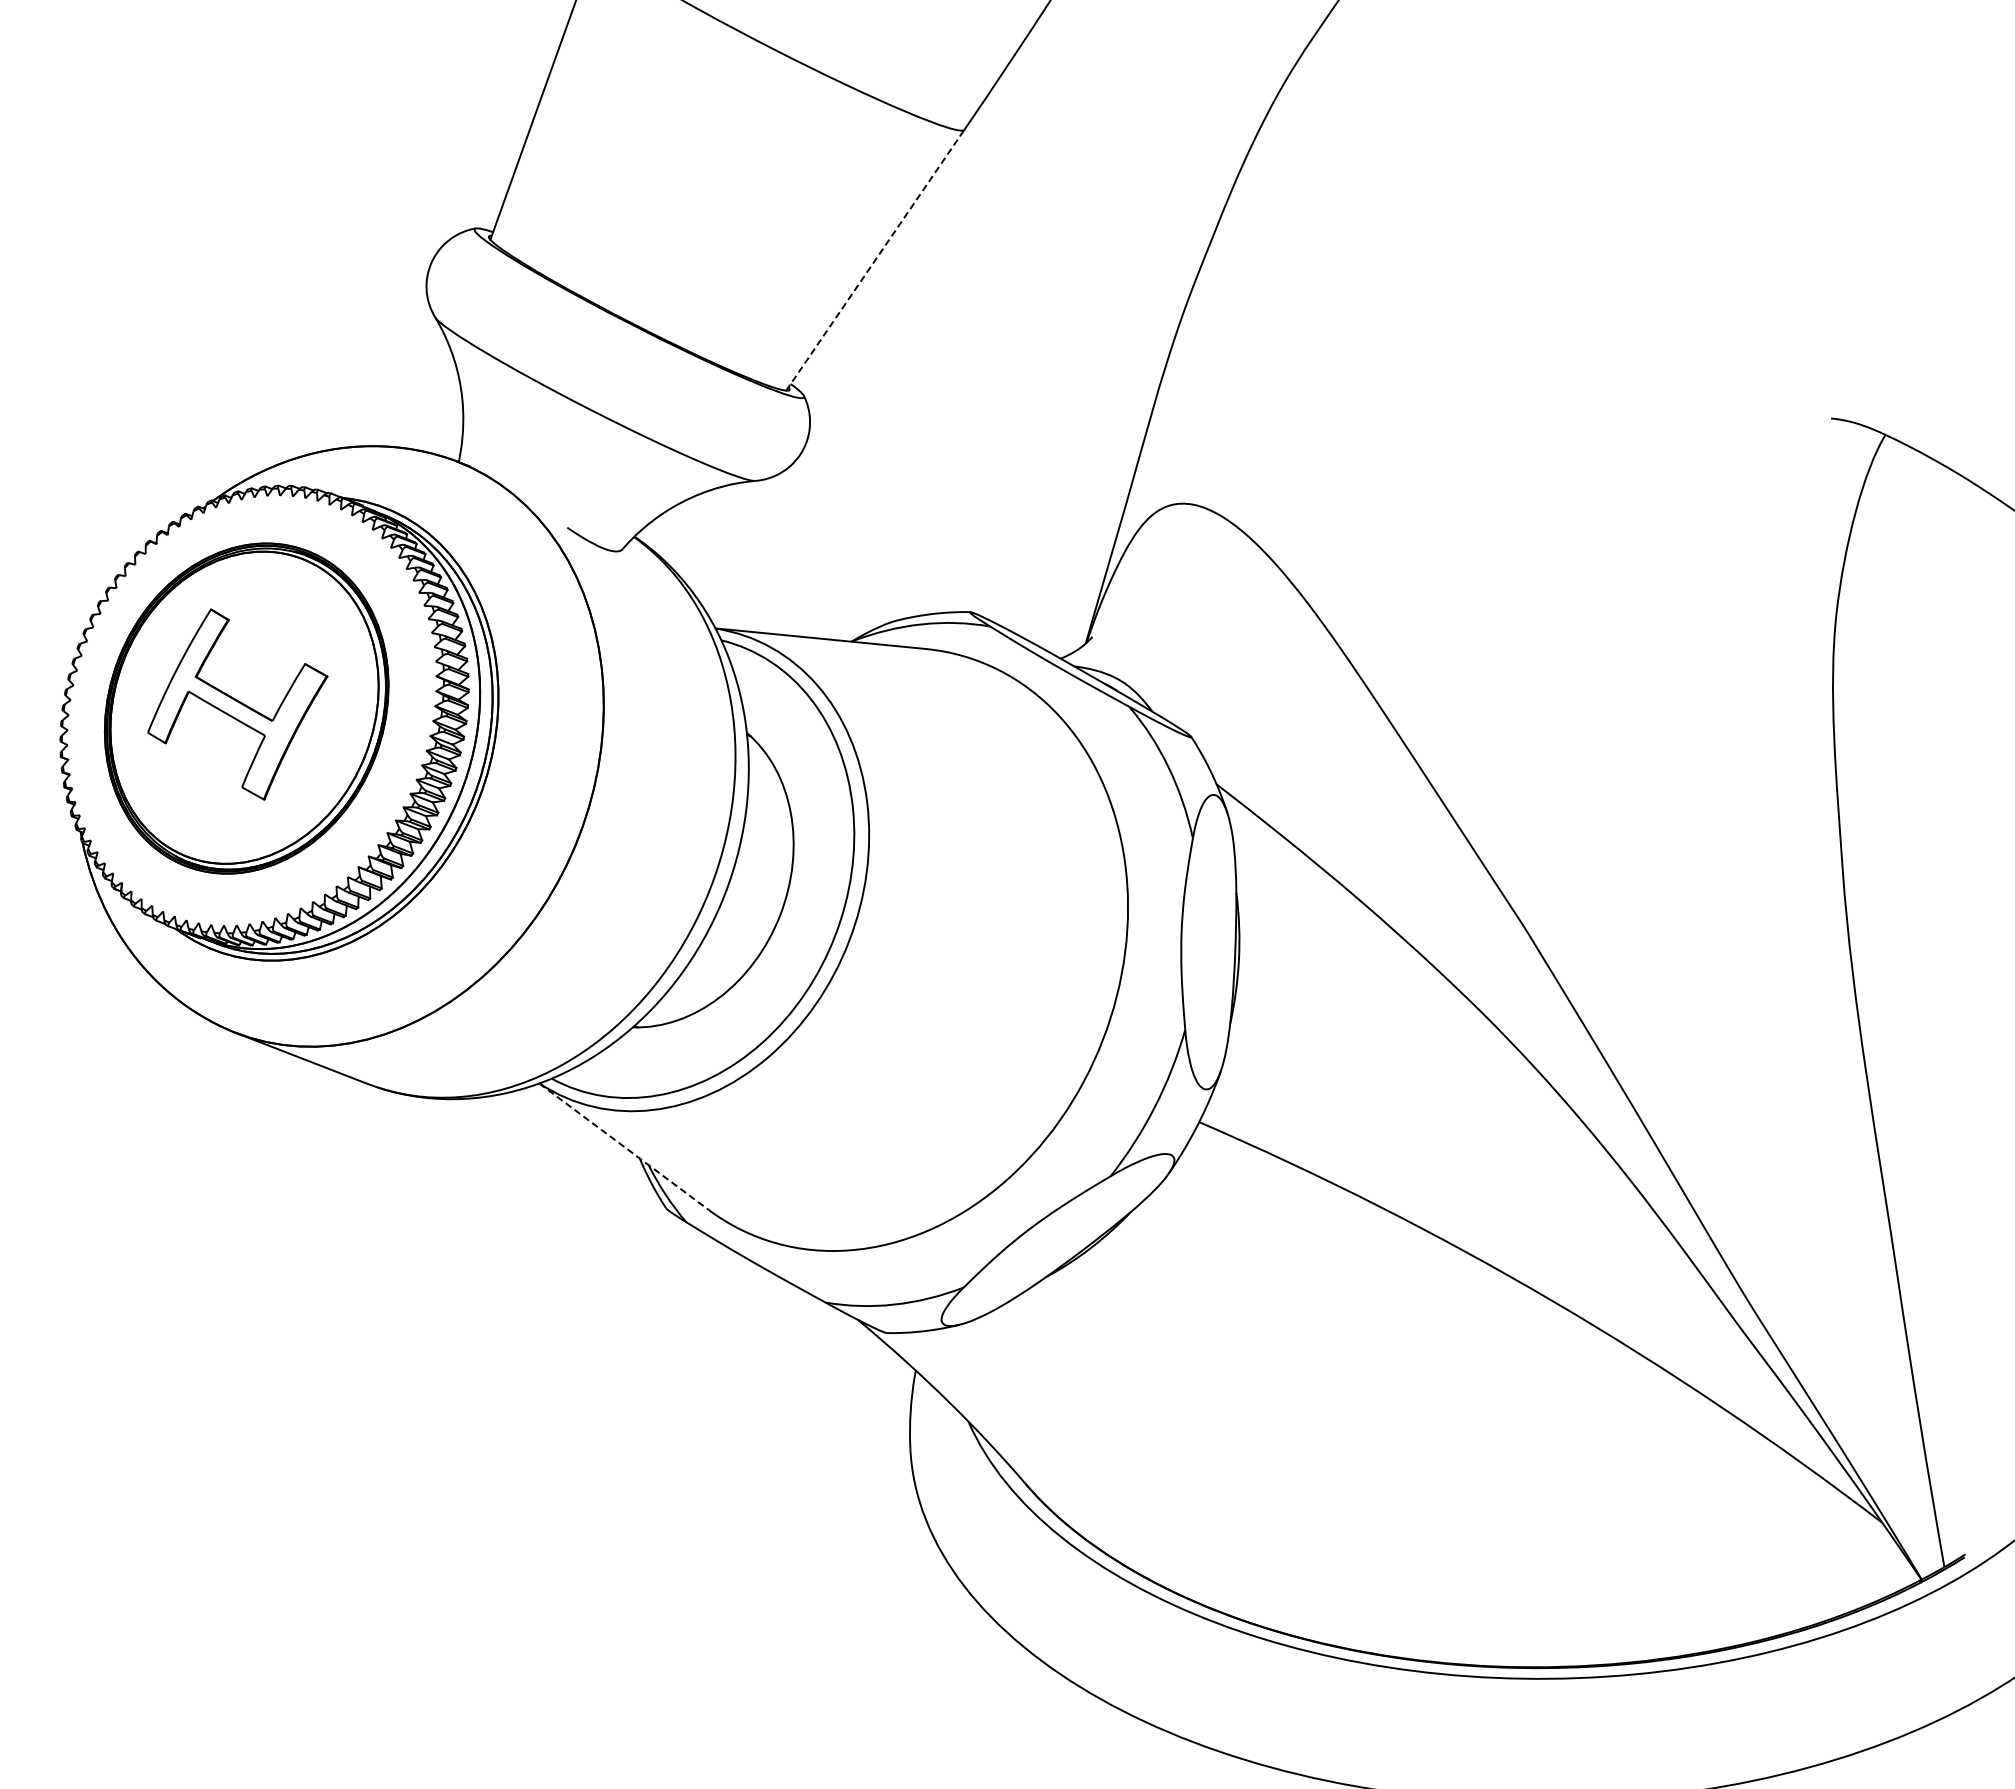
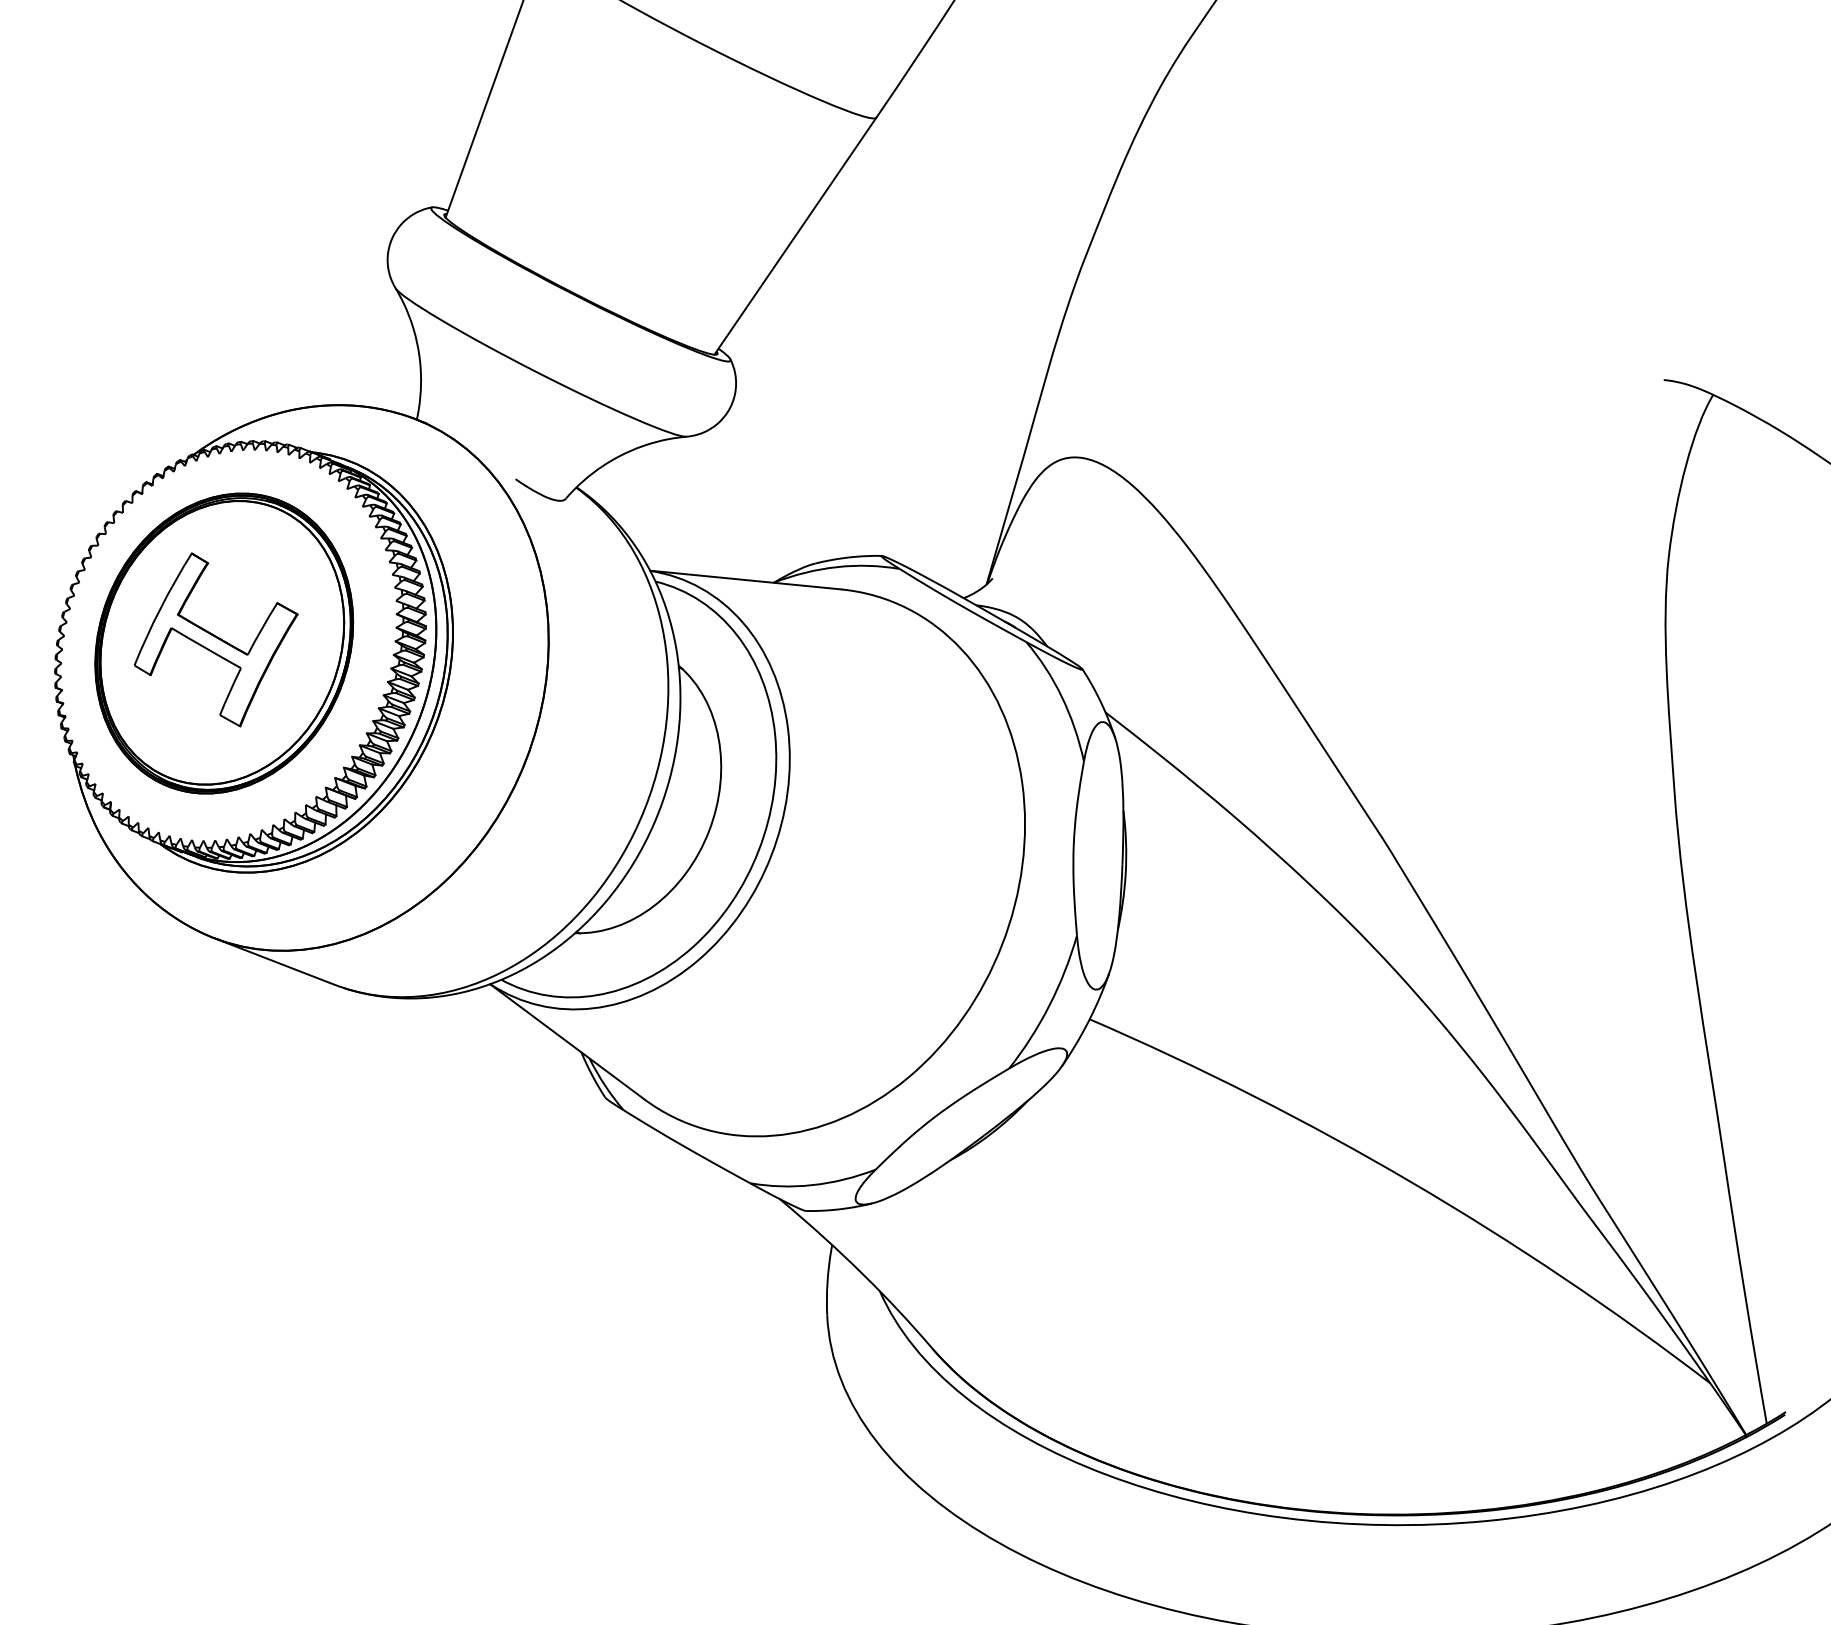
line: (875, 260) -> (795, 236), dashed -> solid
line: (624, 1146) -> (567, 1041), dashed -> solid

